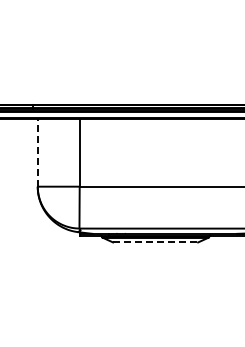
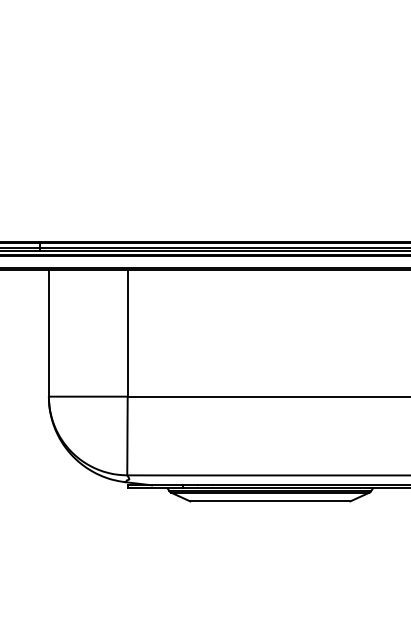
line: (37, 153) -> (48, 334), dashed -> solid
line: (155, 242) -> (270, 501), dashed -> solid

